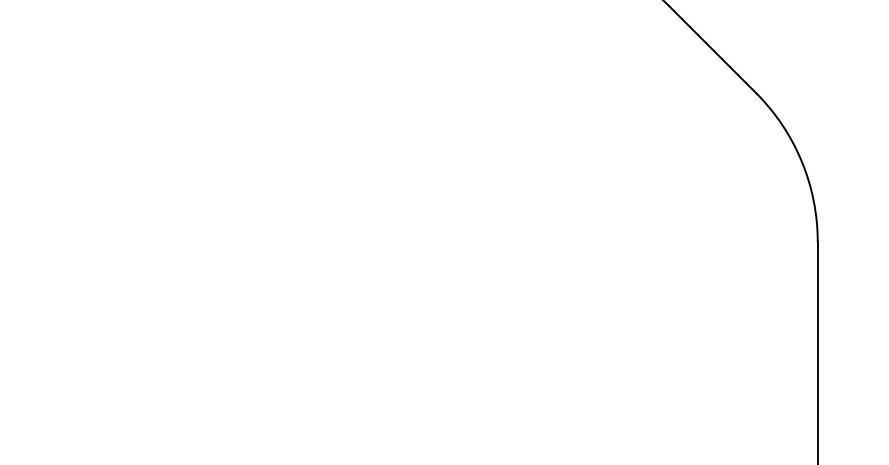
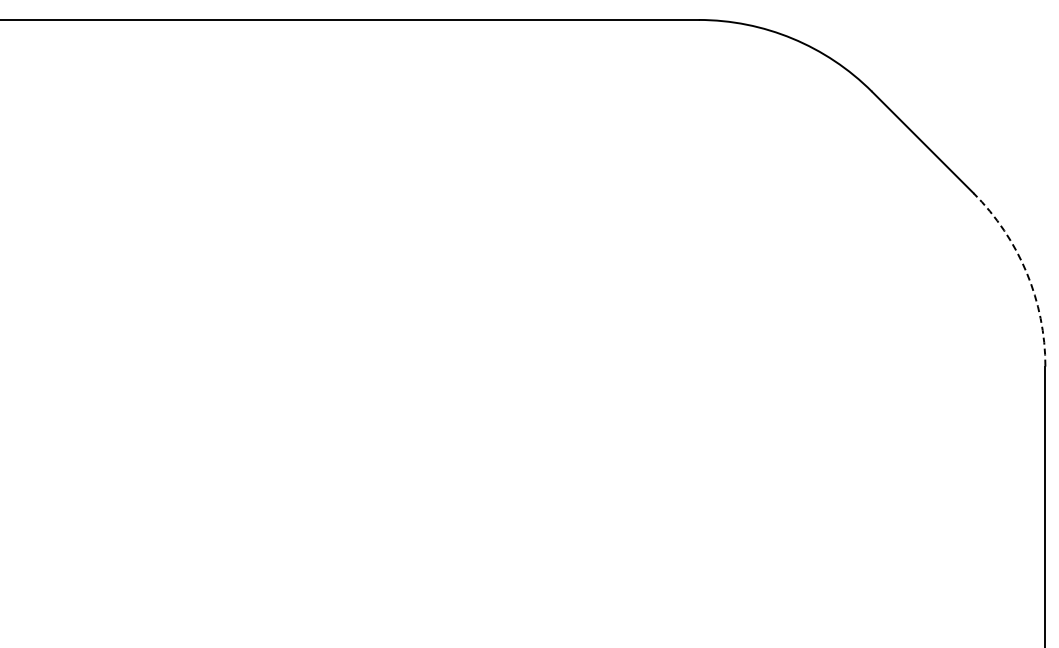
arc: (801, 161) -> (1026, 272), solid -> dashed

